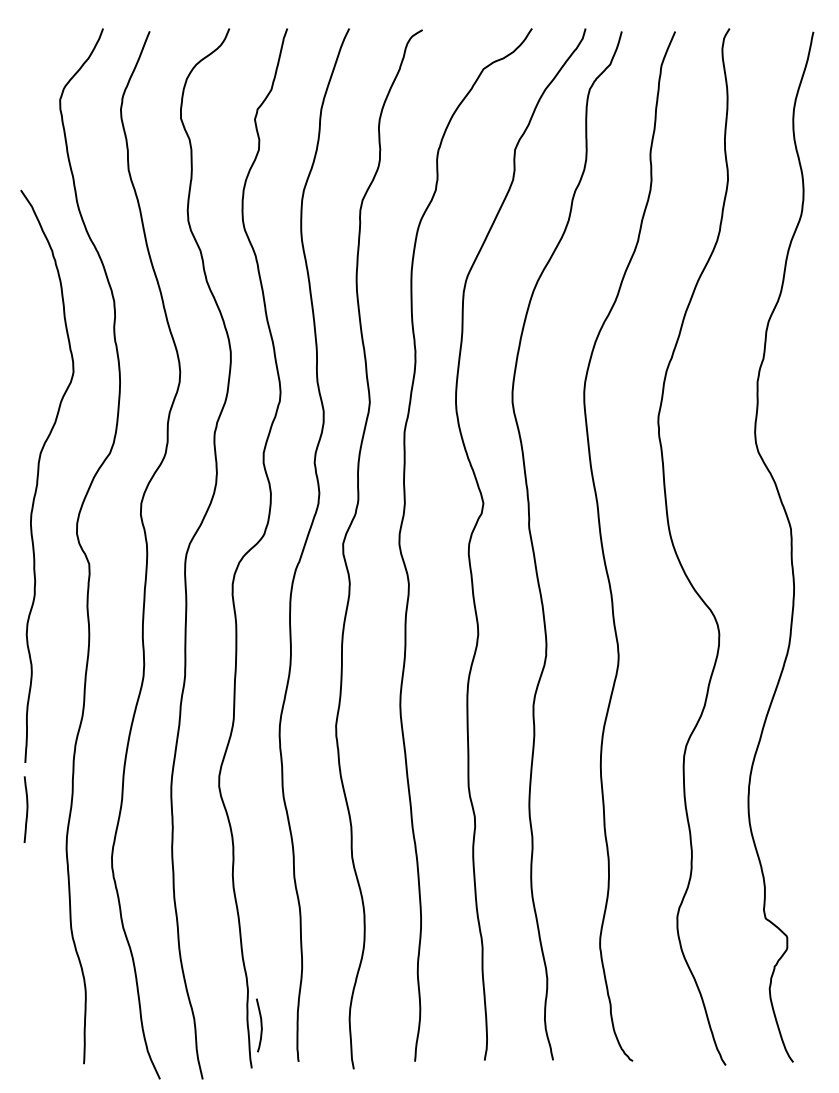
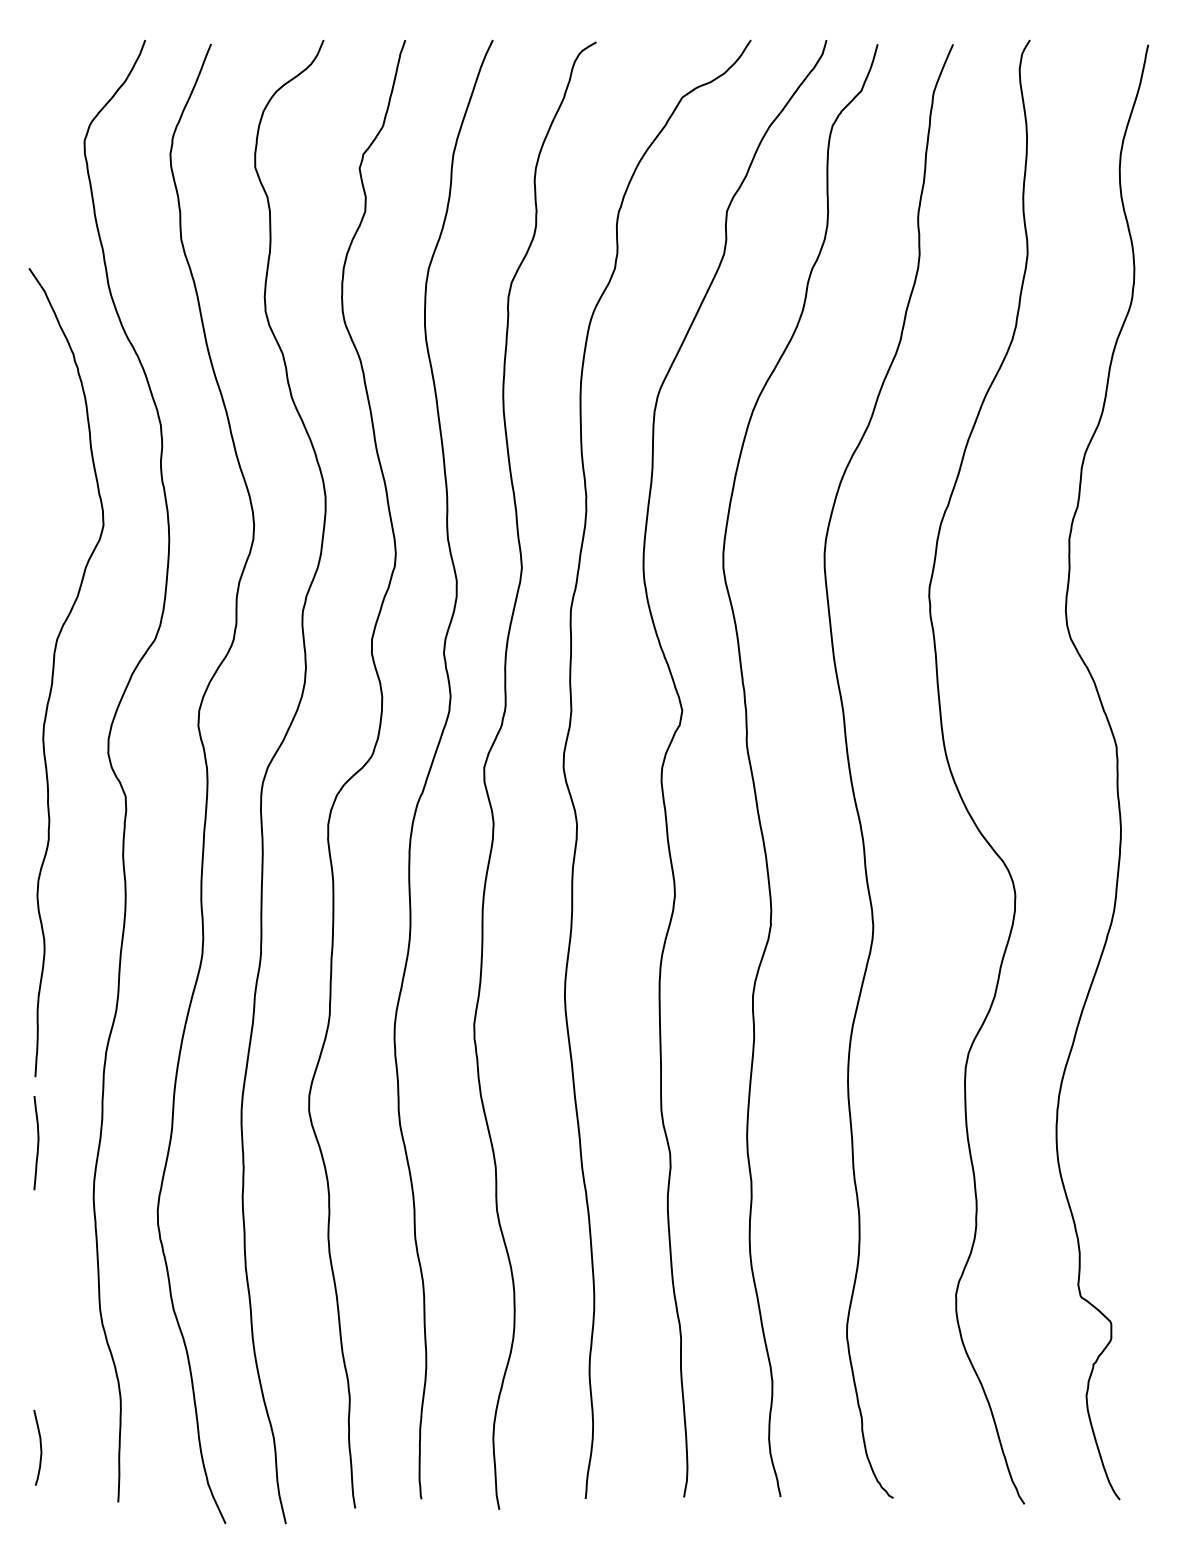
curve: (261, 1025) -> (40, 1447), moved

